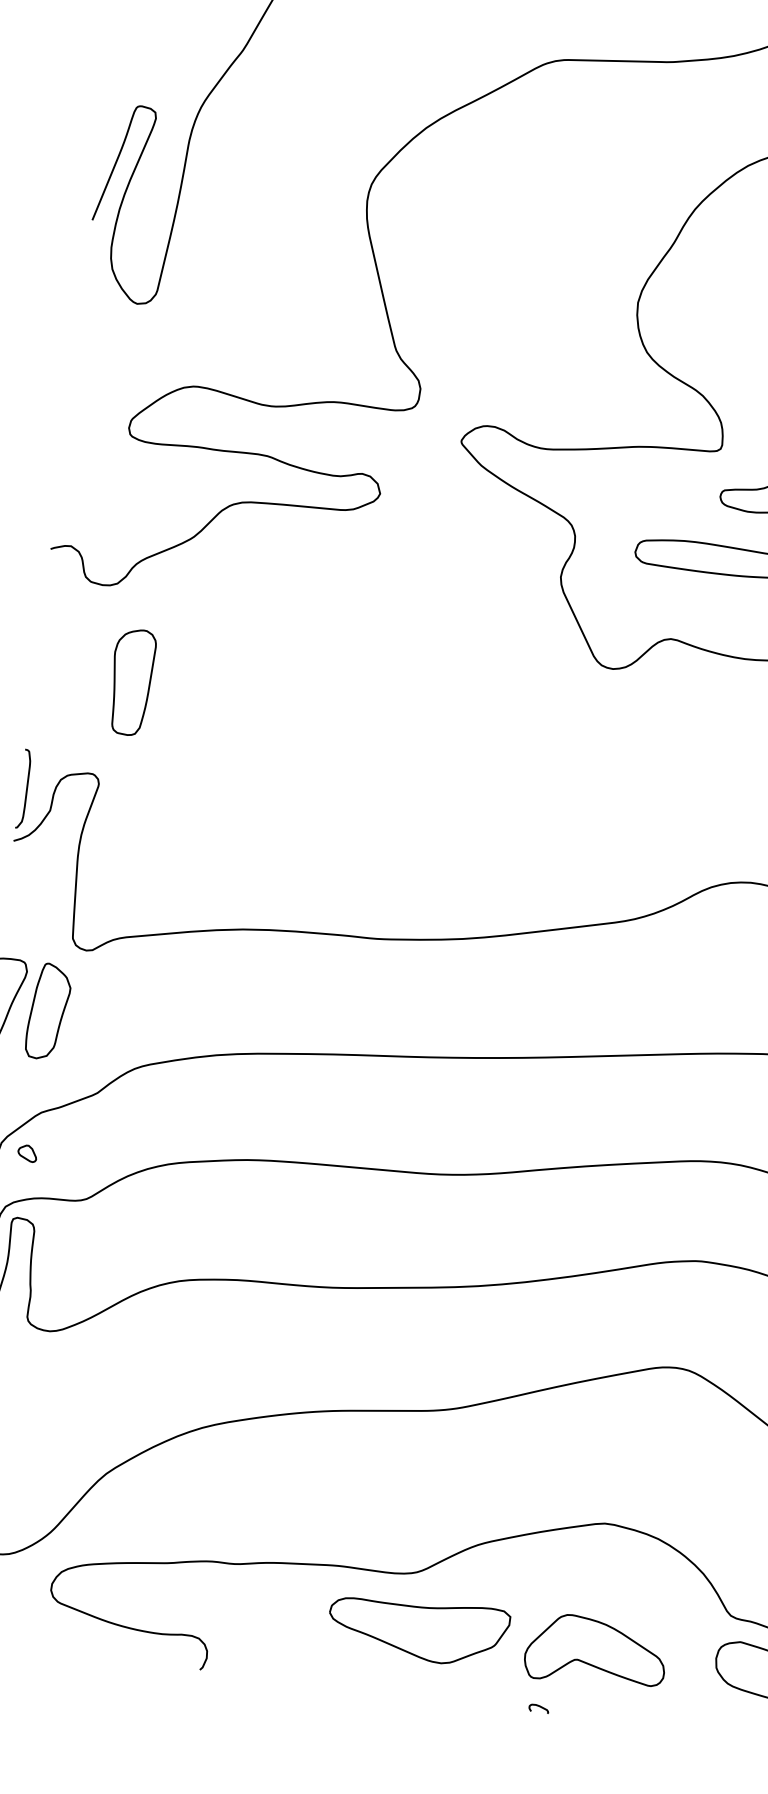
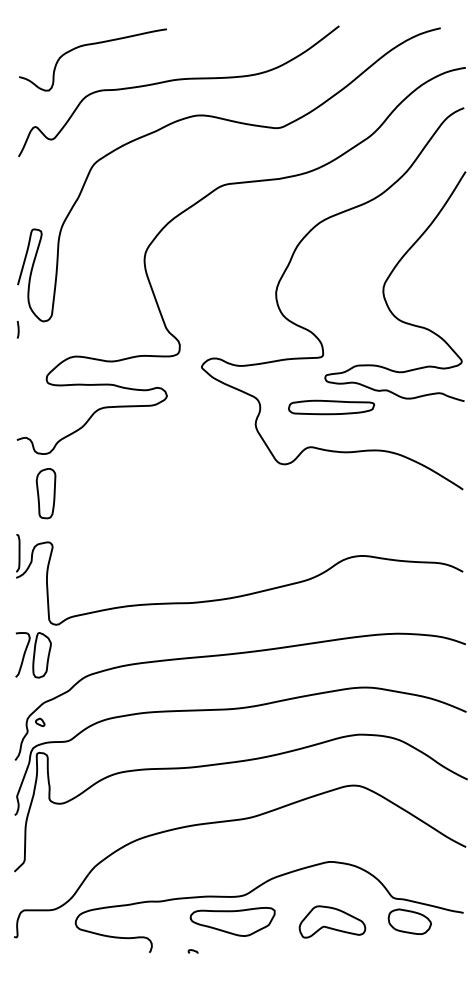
line: (80, 314) -> (17, 329), added
part: (130, 681) -> (45, 493), moved
part: (418, 1629) -> (232, 921), moved
curve: (537, 1708) -> (192, 951), moved

